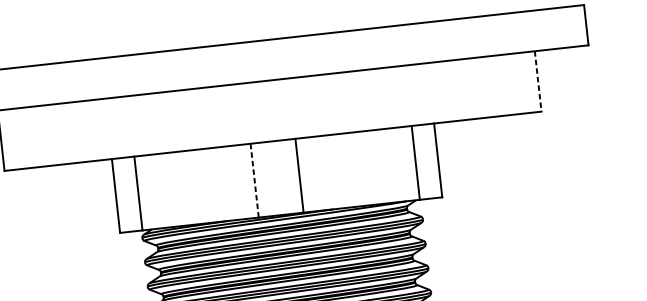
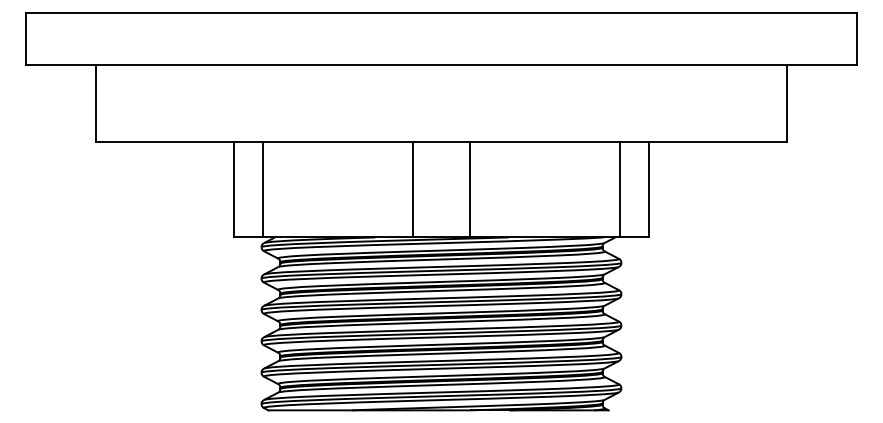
line: (538, 81) -> (787, 103), dashed -> solid
line: (254, 180) -> (412, 189), dashed -> solid

